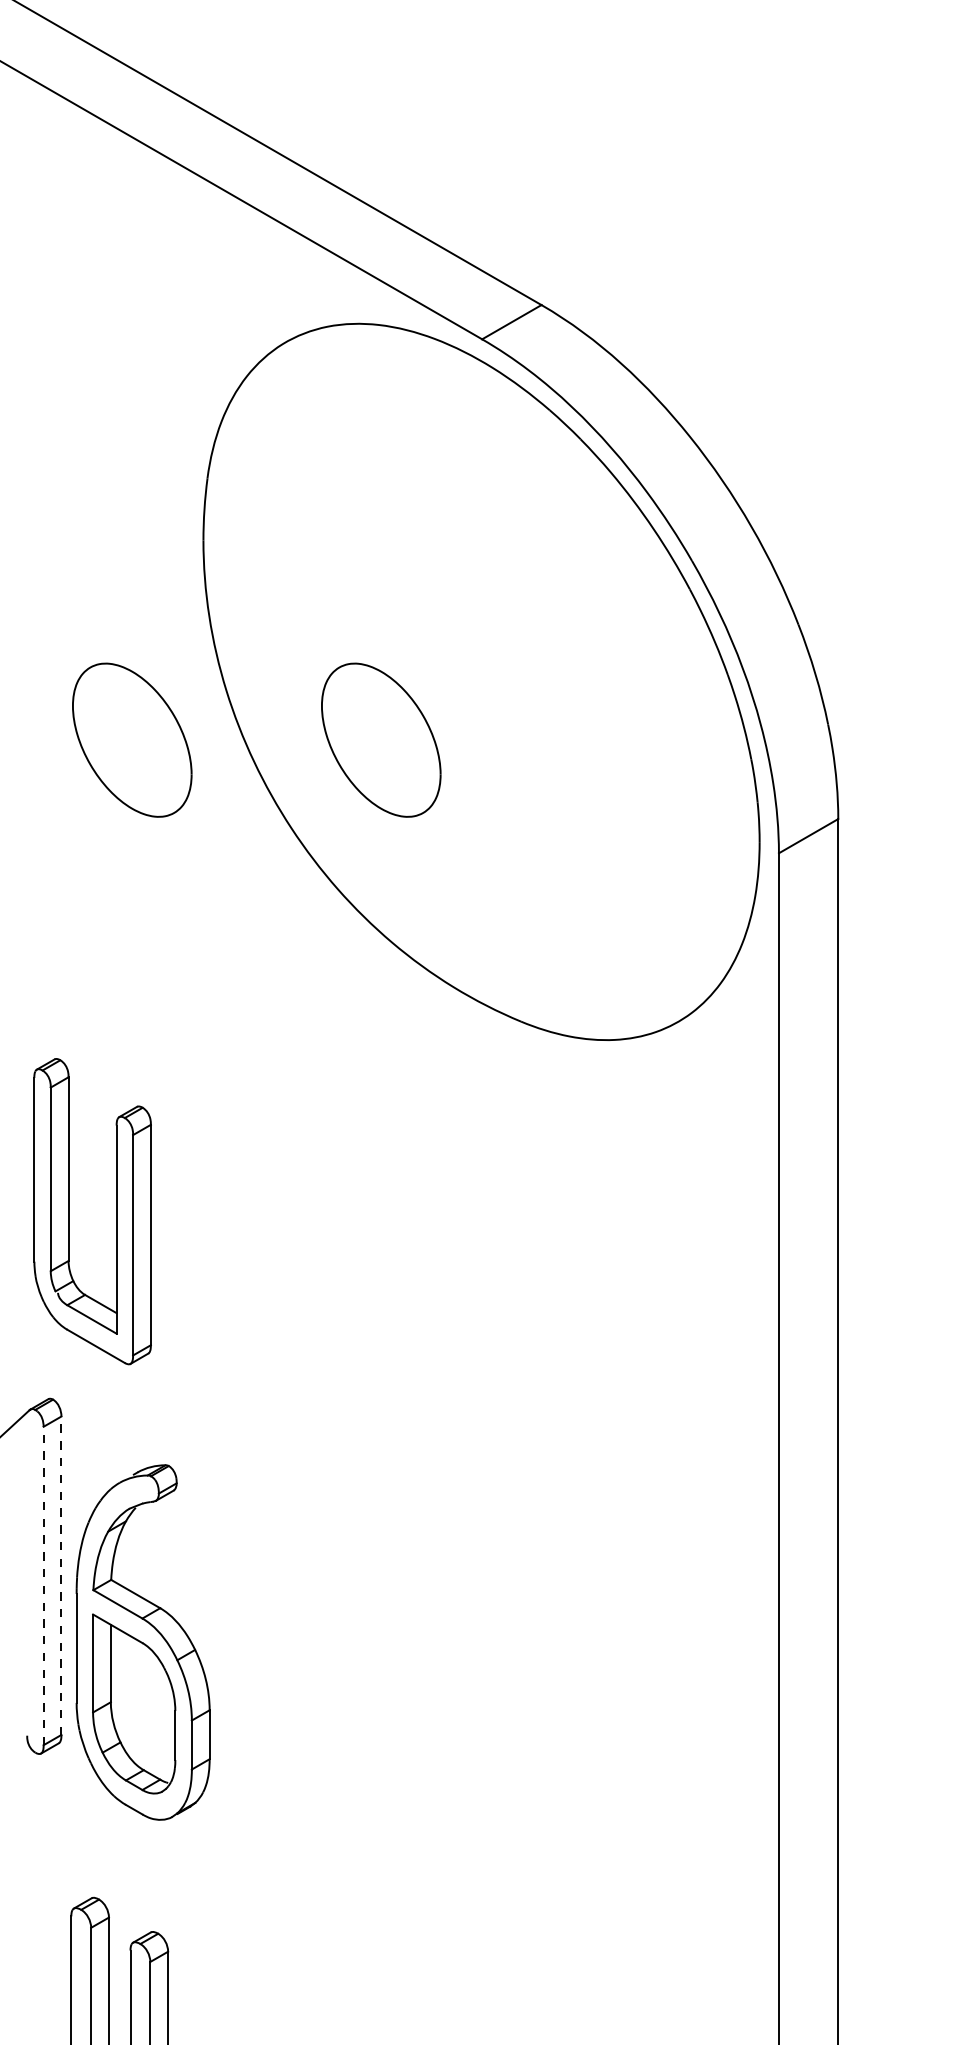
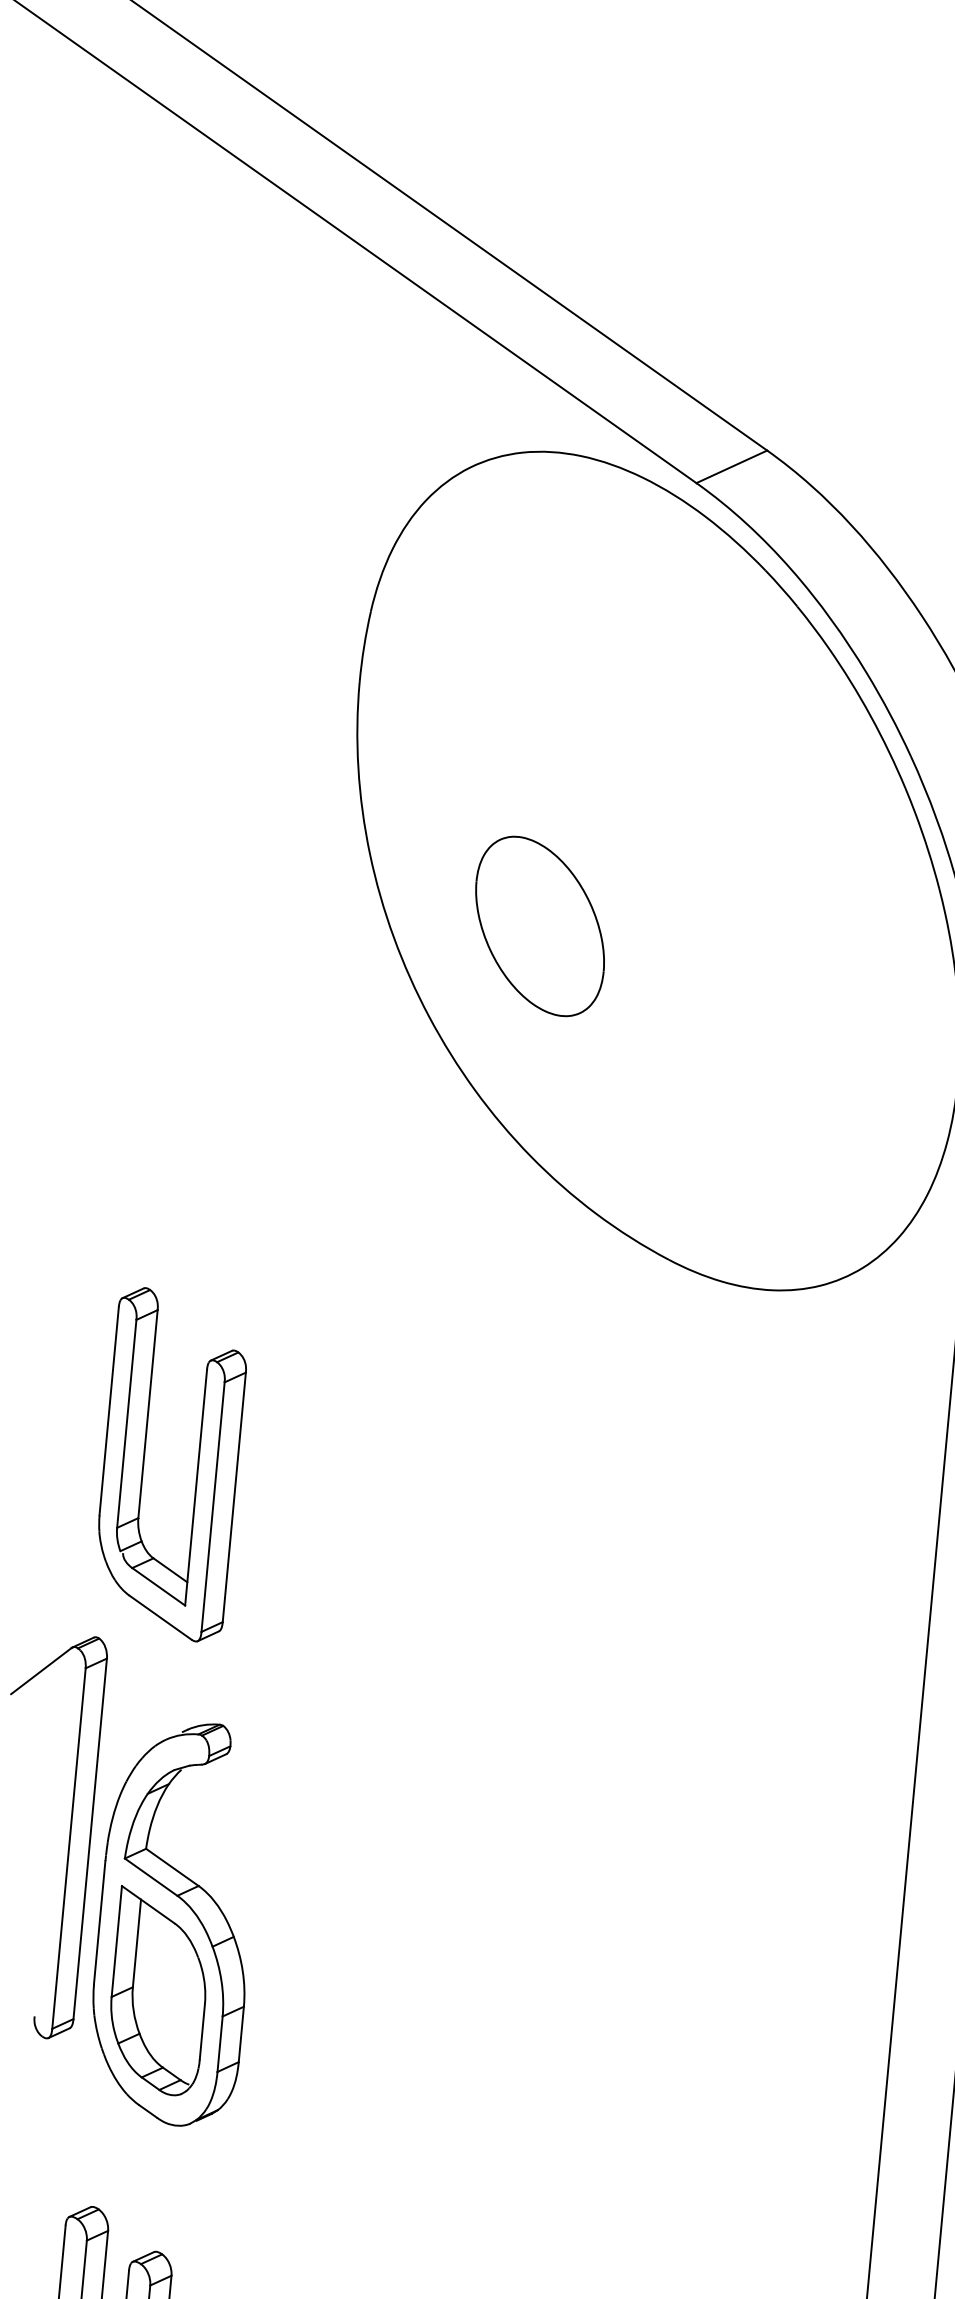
part: (132, 739) -> (258, 899), removed
part: (69, 1211) -> (144, 1462), moved
line: (61, 1575) -> (90, 1838), dashed -> solid
line: (43, 1585) -> (68, 1848), dashed -> solid

